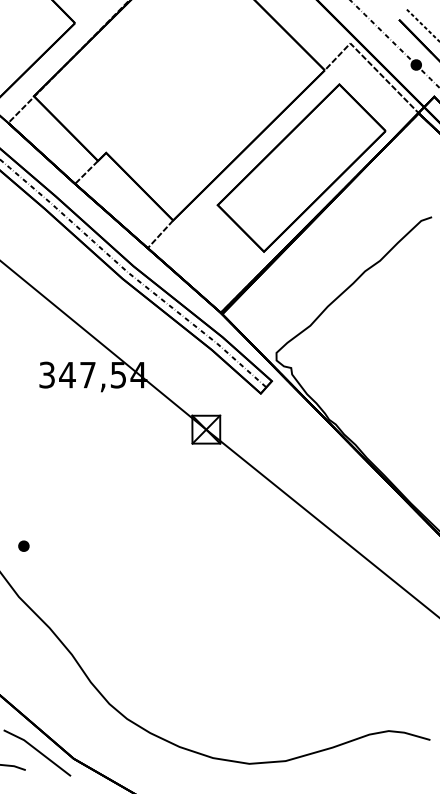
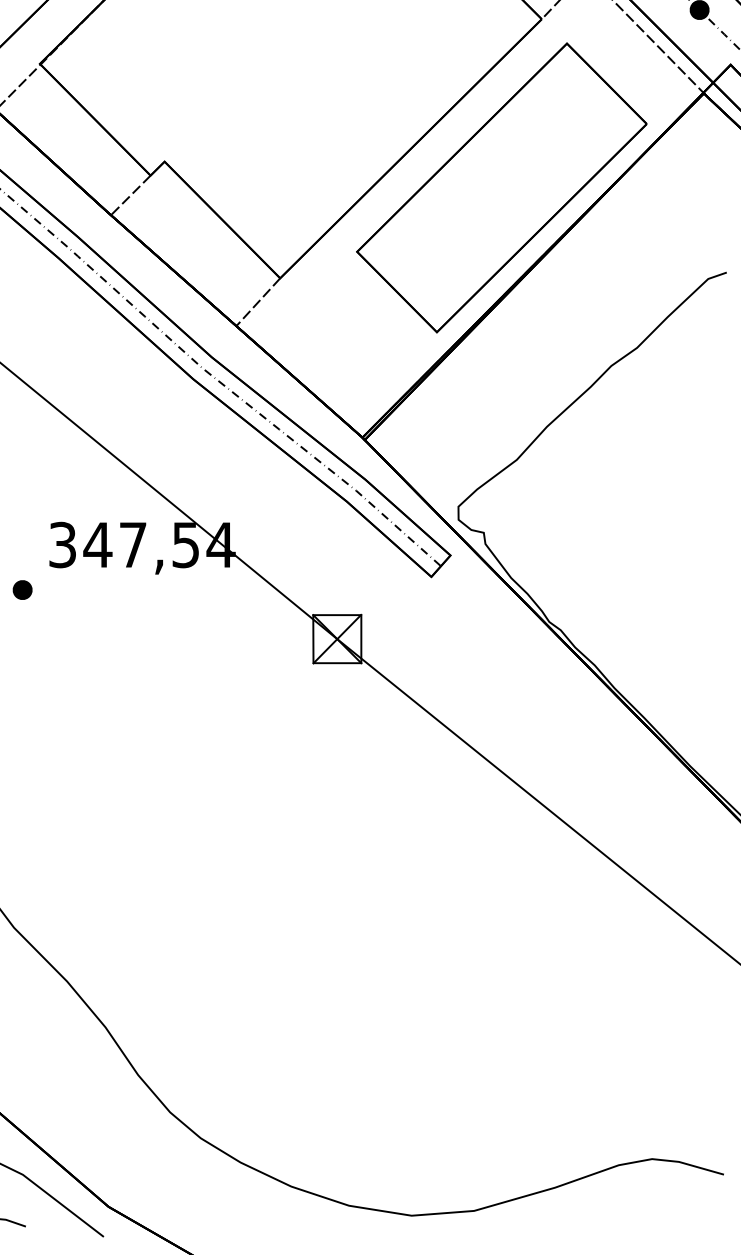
part: (23, 545) -> (21, 588), moved

